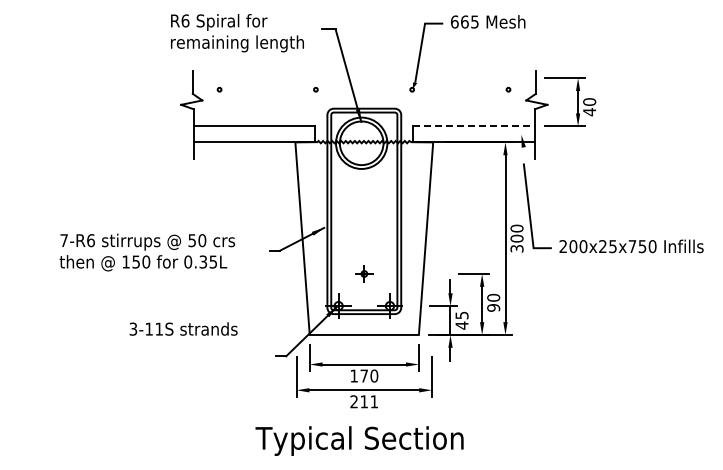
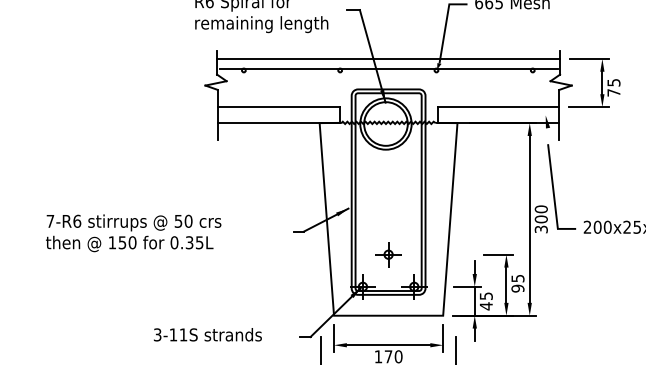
line: (363, 78) -> (387, 59), added
line: (364, 87) -> (388, 68), added
text: (589, 107) -> (613, 88), 40 -> 75
line: (474, 126) -> (498, 107), dashed -> solid
text: (147, 252) -> (133, 233), moved
part: (364, 273) -> (388, 254), size x1.43
text: (493, 297) -> (517, 278), 90 -> 95
text: (183, 328) -> (207, 334), moved

